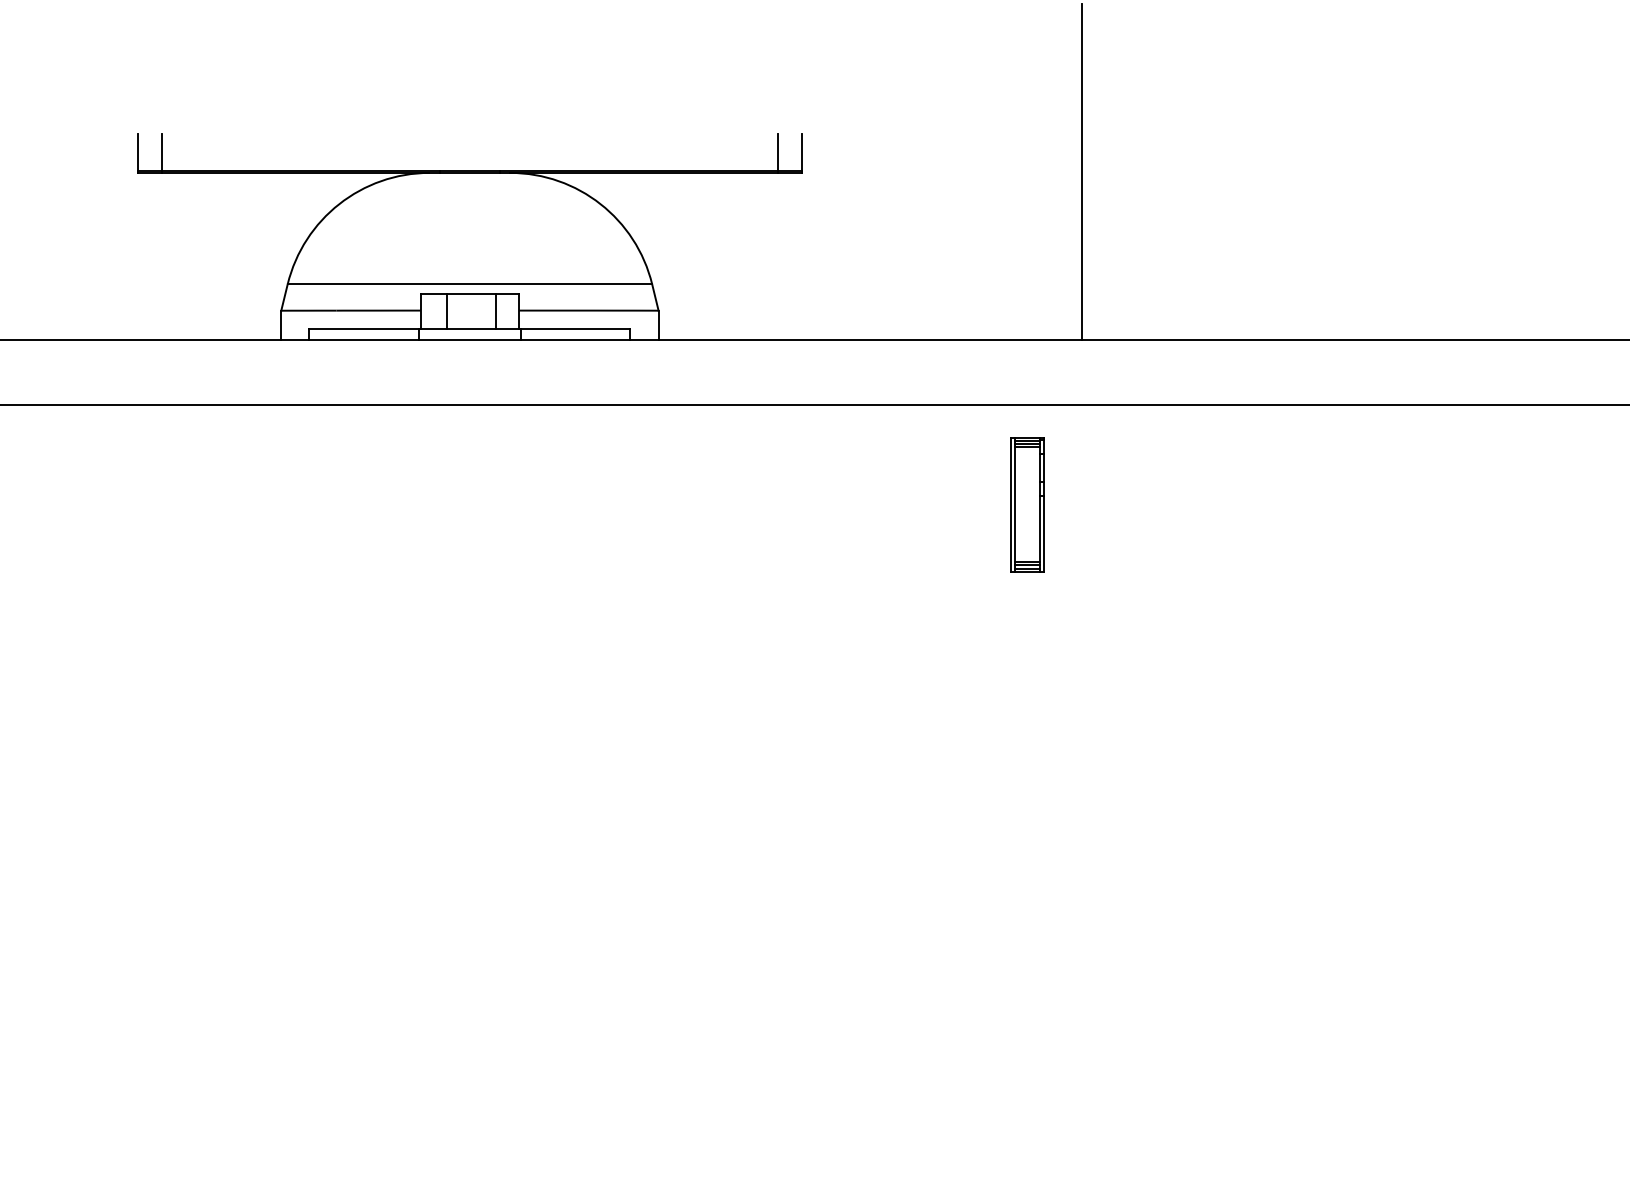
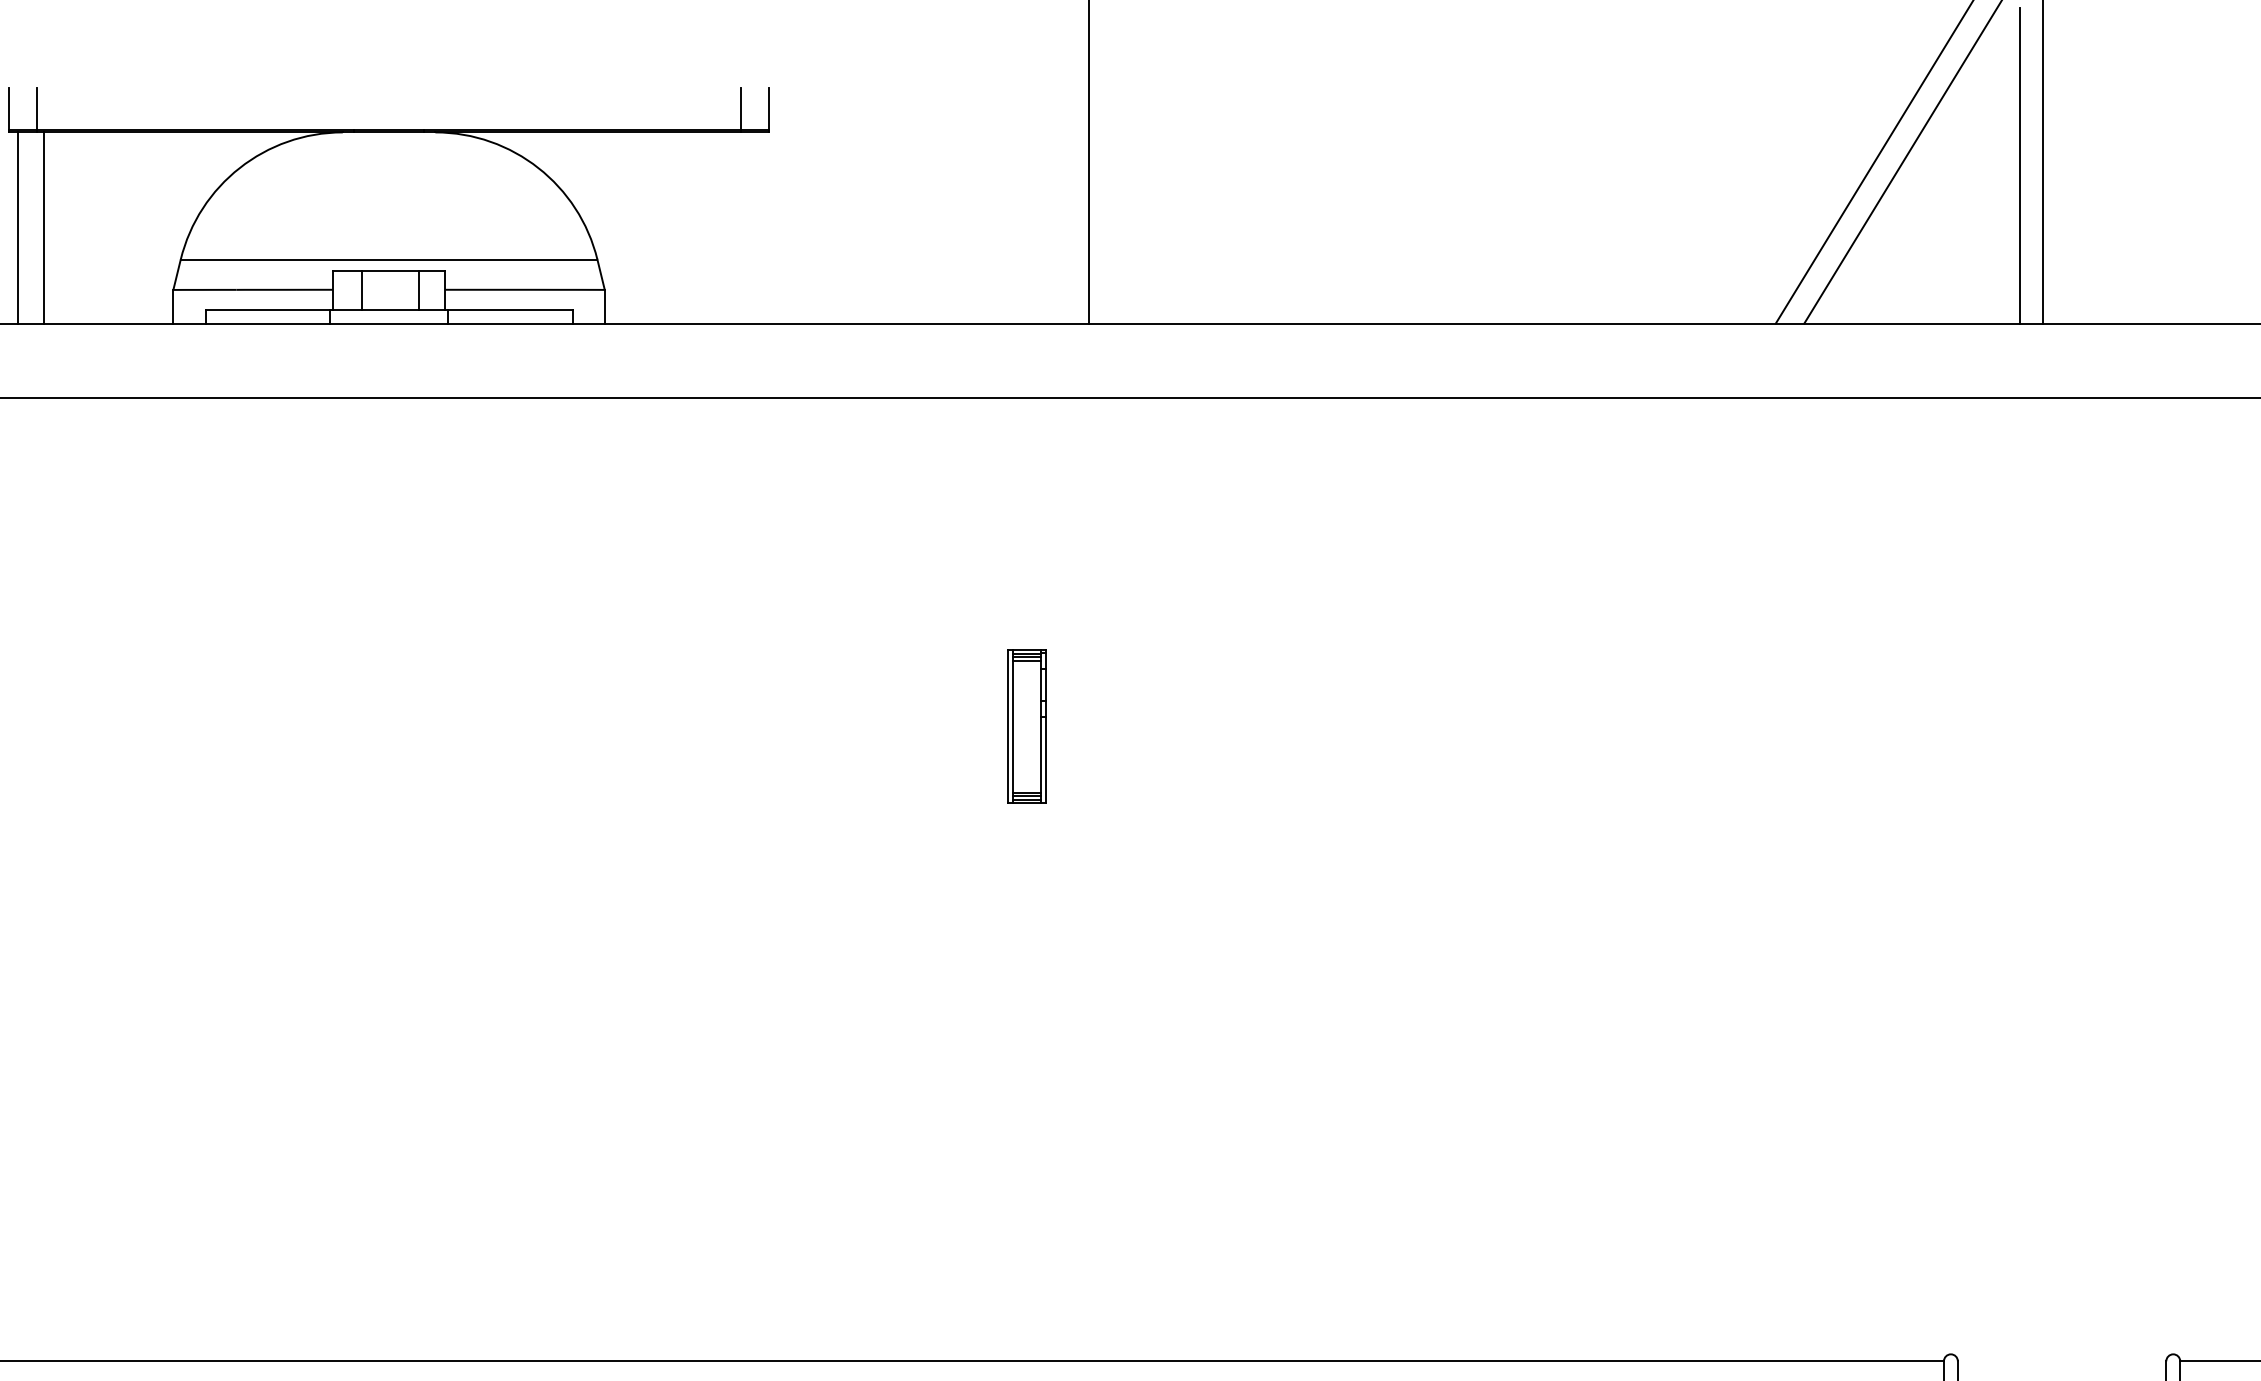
line: (145, 256) -> (18, 227), added
line: (167, 256) -> (43, 227), added
part: (1027, 504) -> (1026, 726), moved

